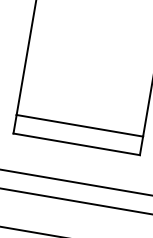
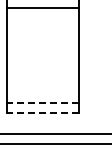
line: (79, 125) -> (42, 102), solid -> dashed
line: (75, 144) -> (42, 113), solid -> dashed

